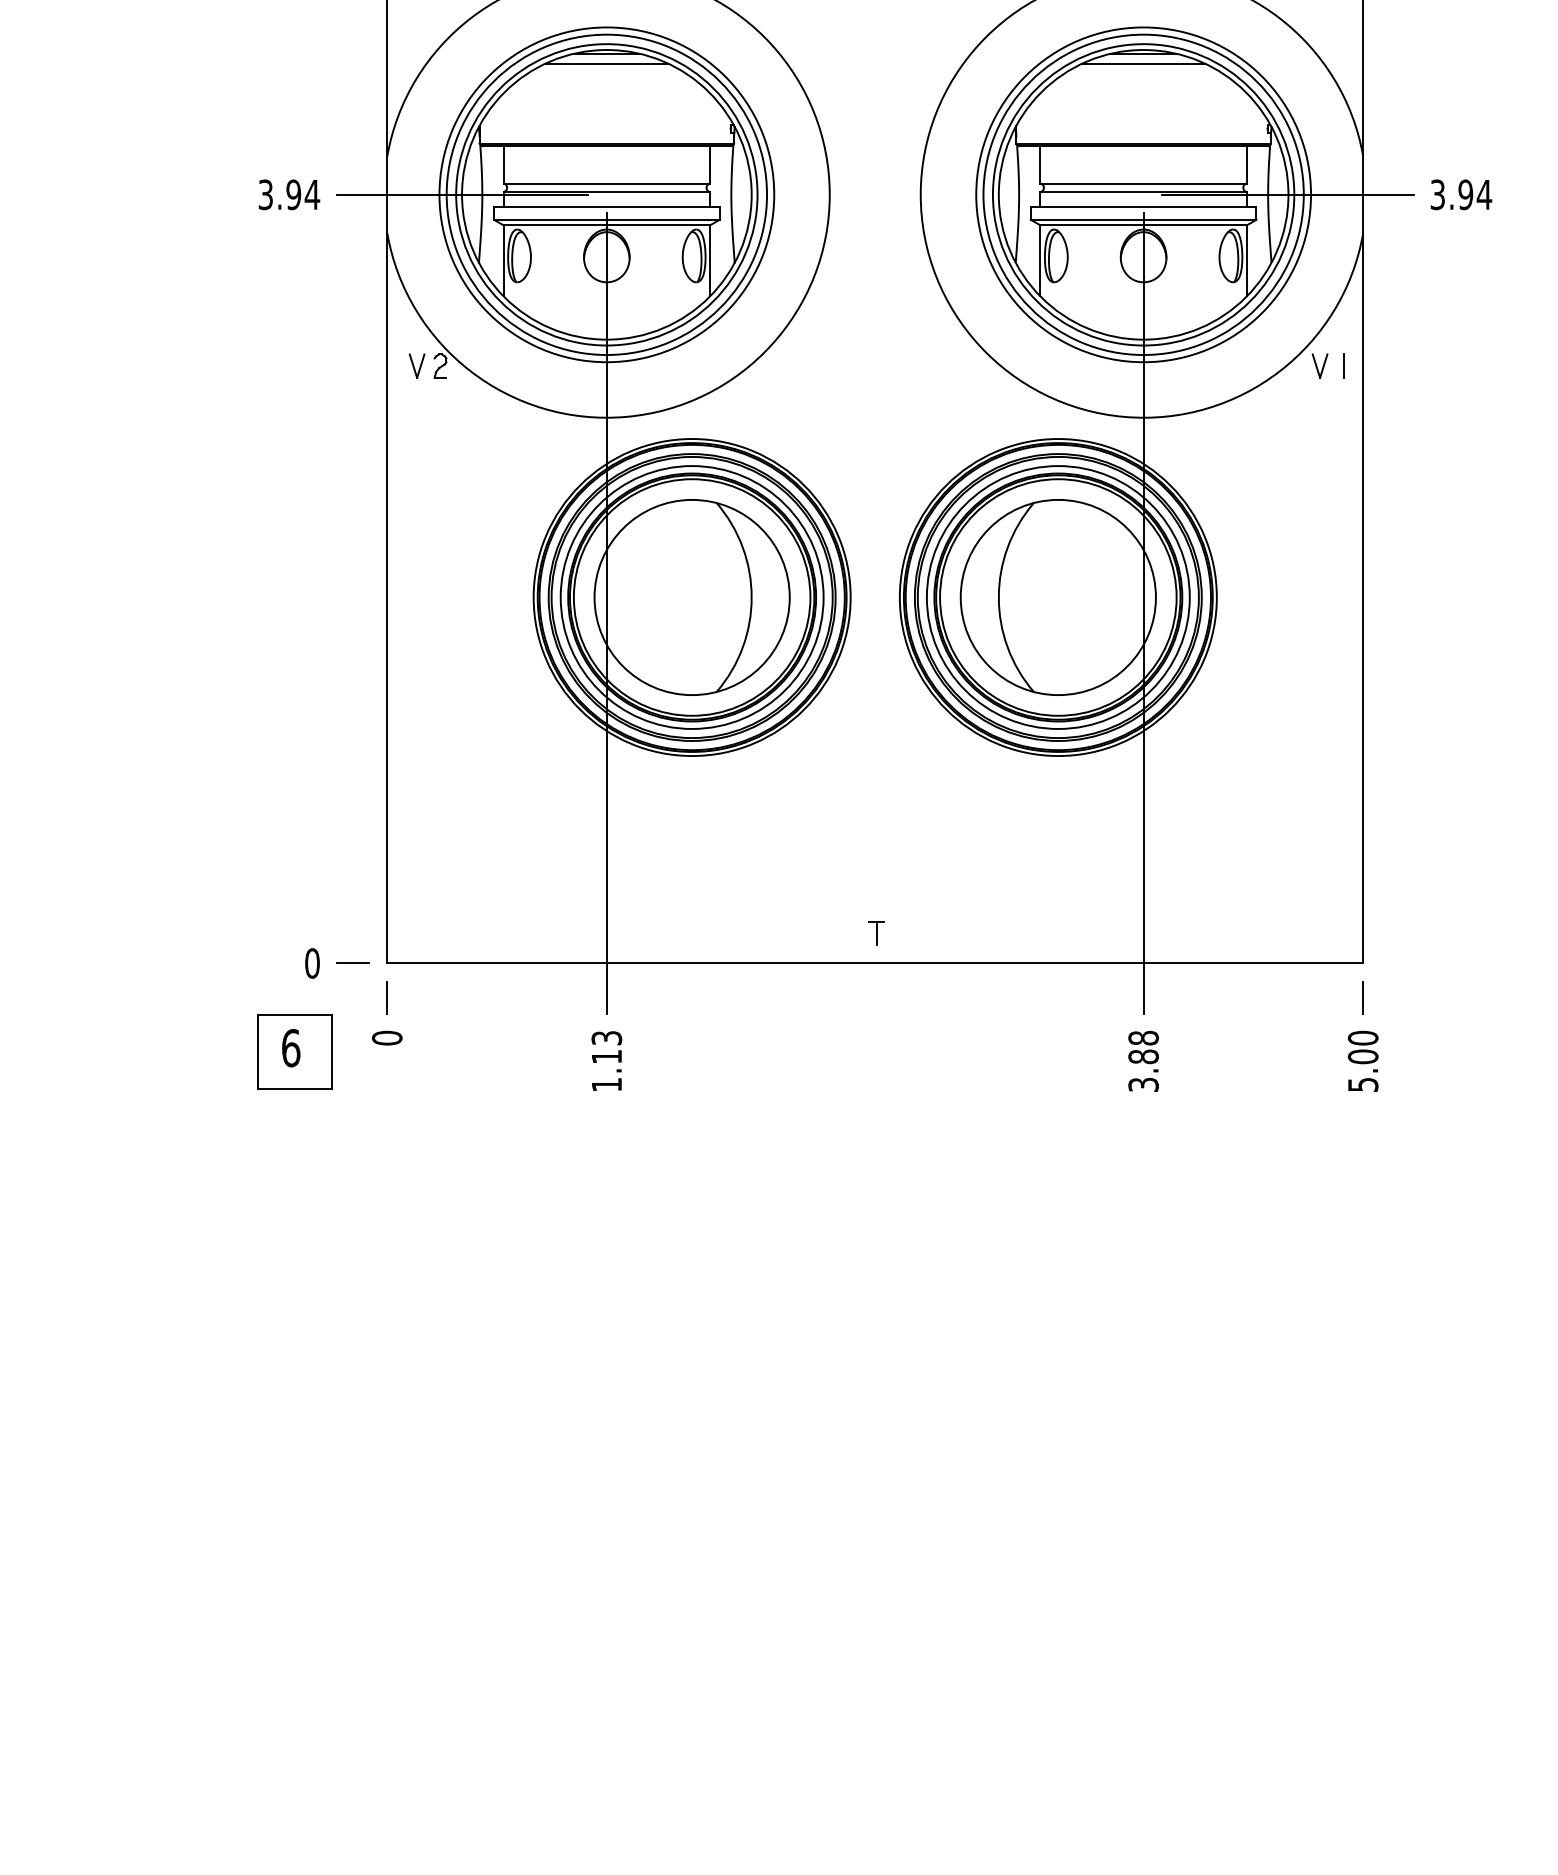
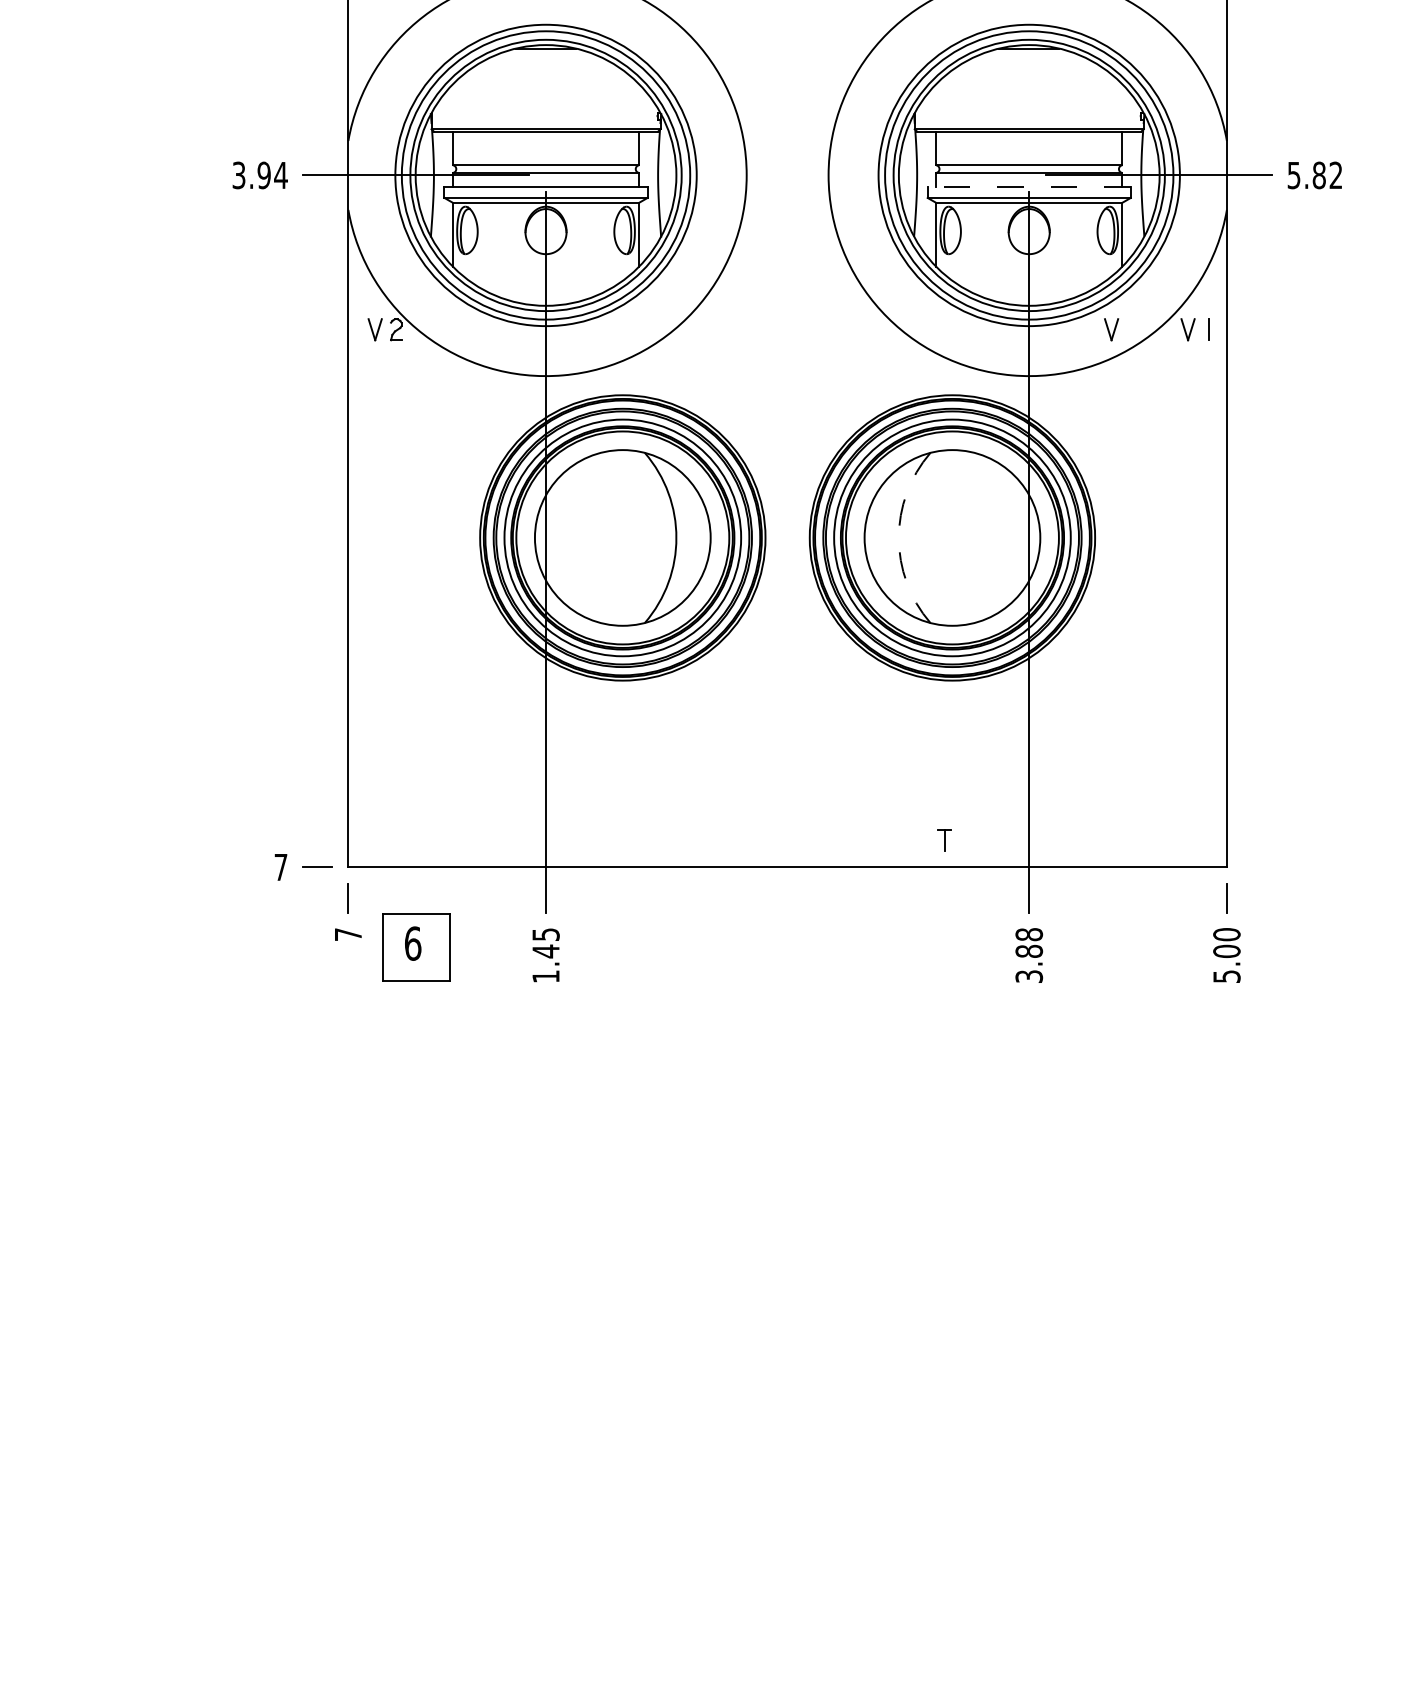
line: (606, 63) -> (545, 57), removed
line: (1143, 63) -> (1029, 57), removed
text: (1461, 194) -> (1315, 175), 3.94 -> 5.82
line: (1143, 207) -> (1029, 186), solid -> dashed
part: (1234, 365) -> (1111, 329), added
arc: (998, 597) -> (898, 537), solid -> dashed
part: (876, 933) -> (944, 840), moved
text: (312, 963) -> (281, 867), 0 -> 7
text: (386, 1037) -> (347, 934), 0 -> 7
text: (606, 1047) -> (545, 943), 1.13 -> 1.45
part: (294, 1051) -> (416, 946), moved

